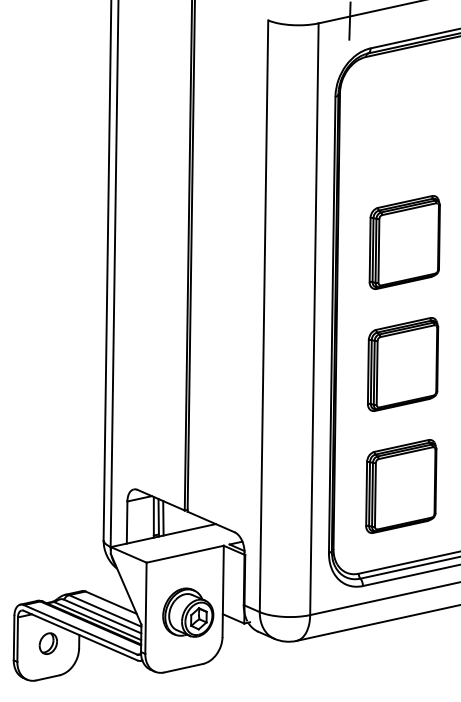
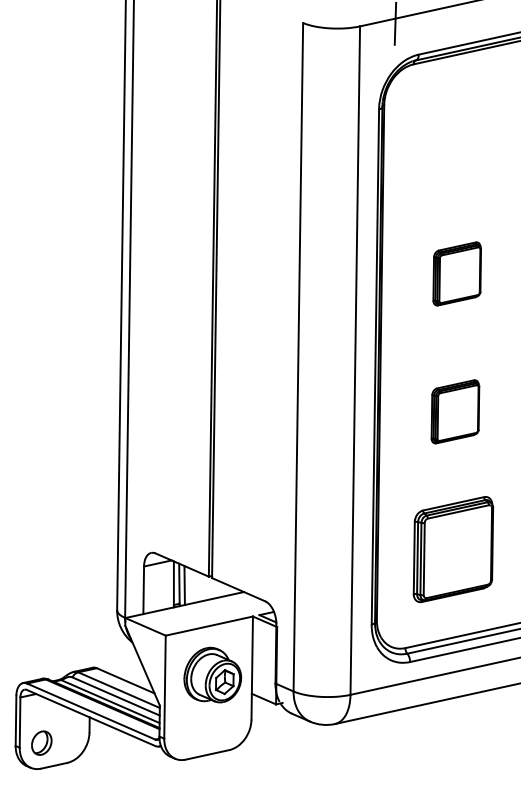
part: (403, 242) -> (456, 273), size x0.6
part: (403, 364) -> (455, 411), size x0.6
part: (188, 612) -> (212, 674), moved
part: (48, 643) -> (41, 742), moved

